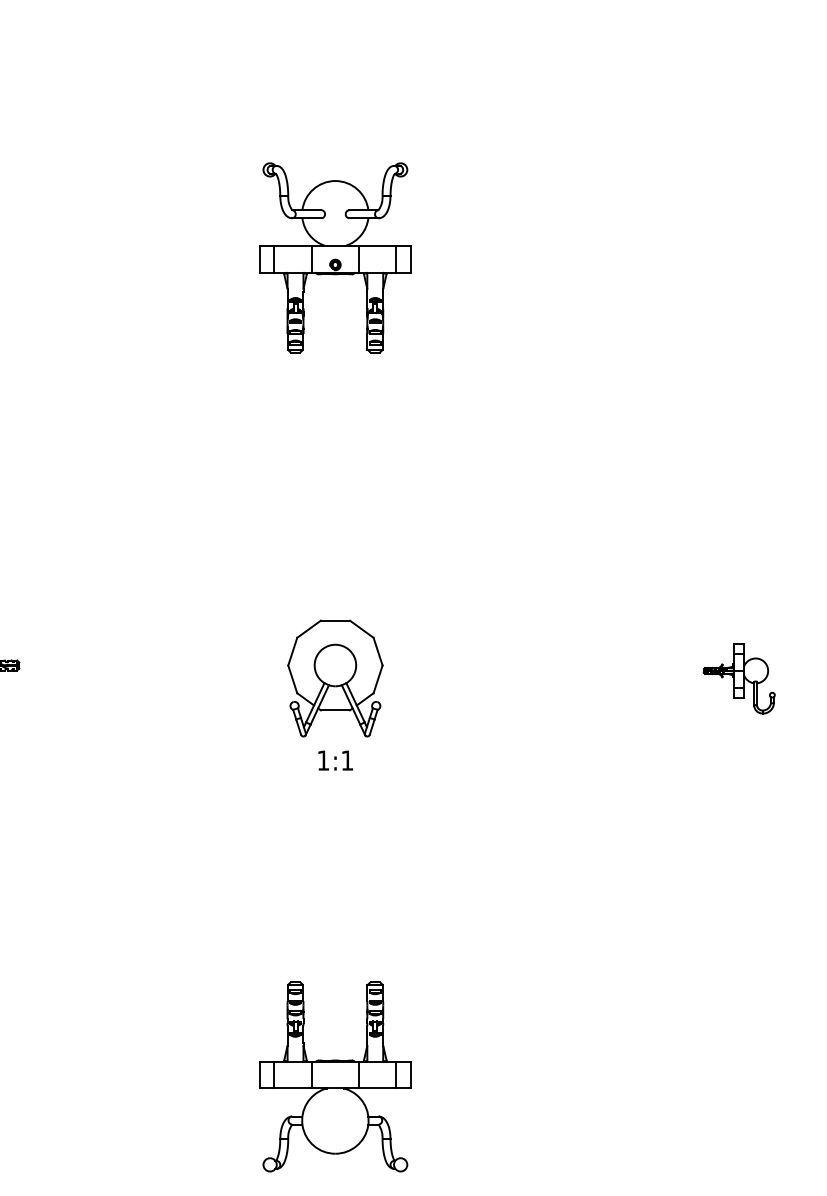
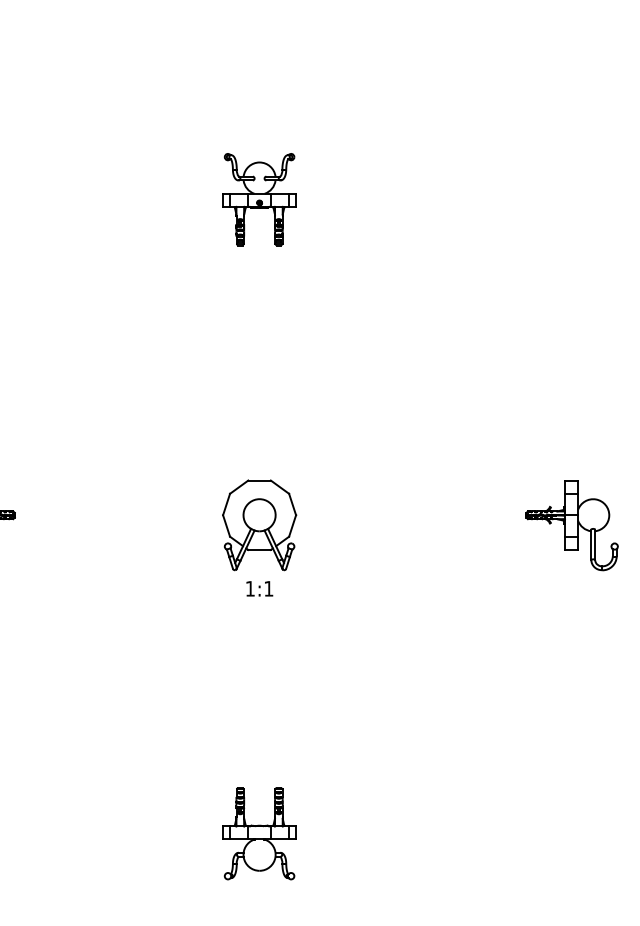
part: (335, 257) -> (259, 199), size x0.62
part: (739, 678) -> (572, 525), size x1.67
part: (335, 1076) -> (259, 833), size x0.62

